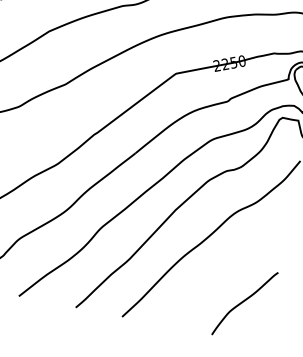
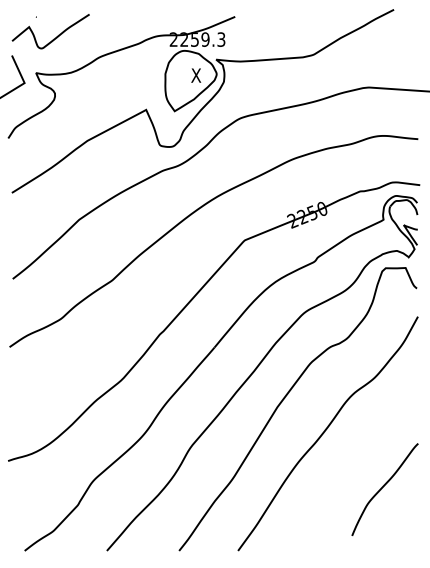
curve: (244, 301) -> (383, 487), moved

